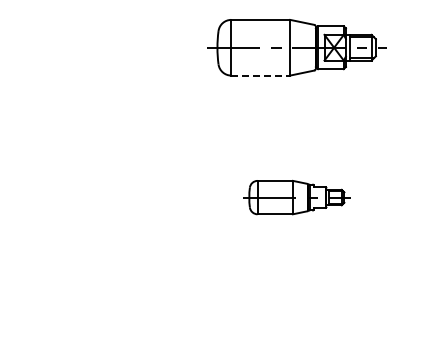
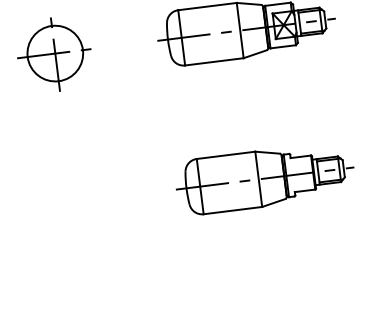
part: (102, 48) -> (53, 54), added
line: (261, 75) -> (215, 61), dashed -> solid
part: (296, 197) -> (264, 178), size x1.67

